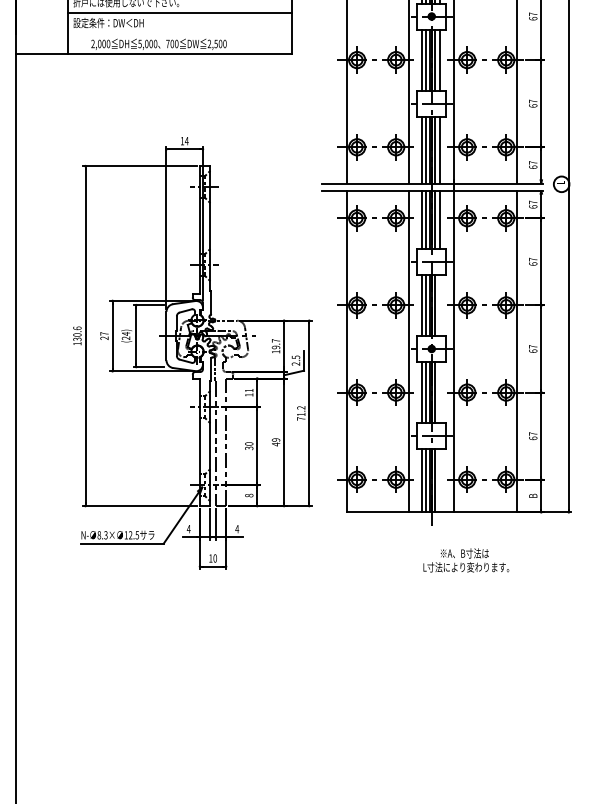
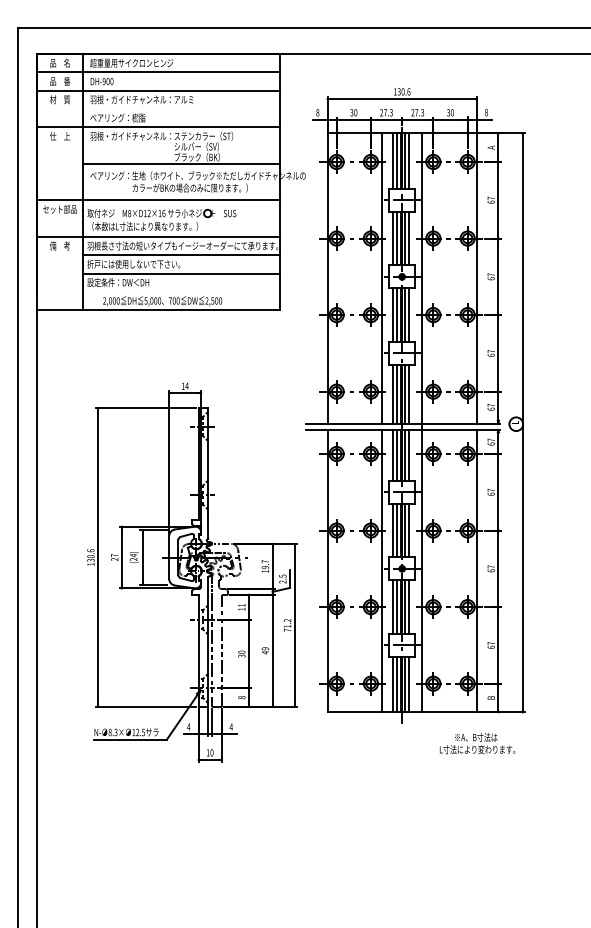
line: (440, 305) -> (409, 530), added
line: (440, 392) -> (409, 607), added
line: (440, 480) -> (409, 684), added
text: (466, 560) -> (477, 743), moved

